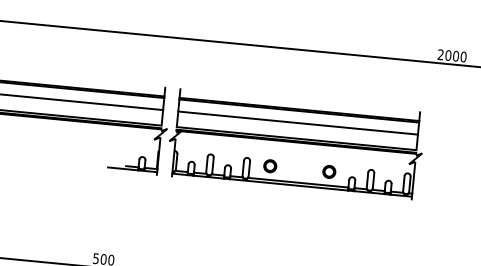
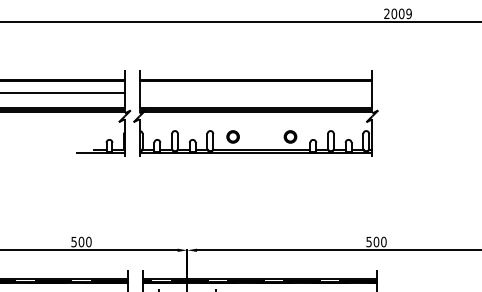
text: (462, 57) -> (408, 14), 2000 -> 2009
line: (297, 122) -> (255, 92), removed

